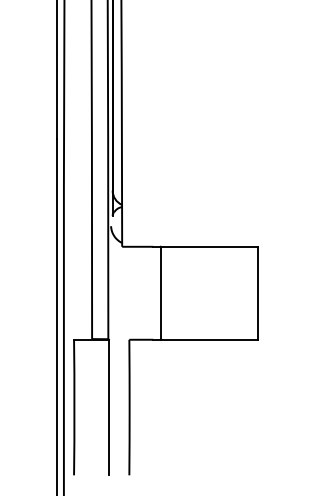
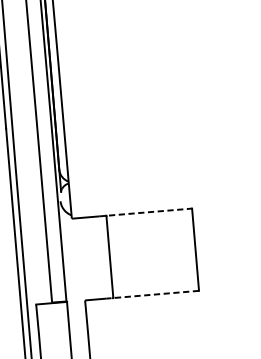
line: (206, 246) -> (146, 212), solid -> dashed
line: (205, 339) -> (152, 294), solid -> dashed

